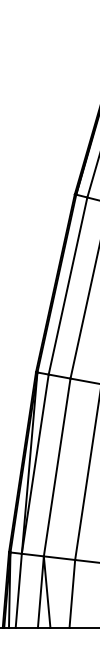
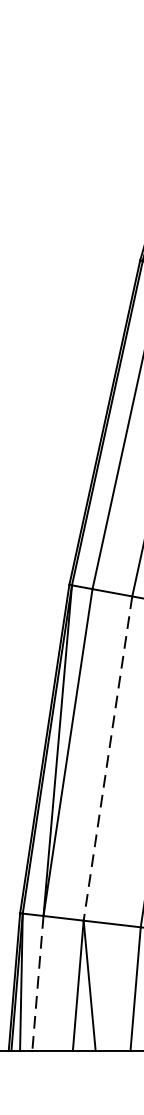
line: (57, 467) -> (108, 758), solid -> dashed
line: (18, 591) -> (37, 984), solid -> dashed

